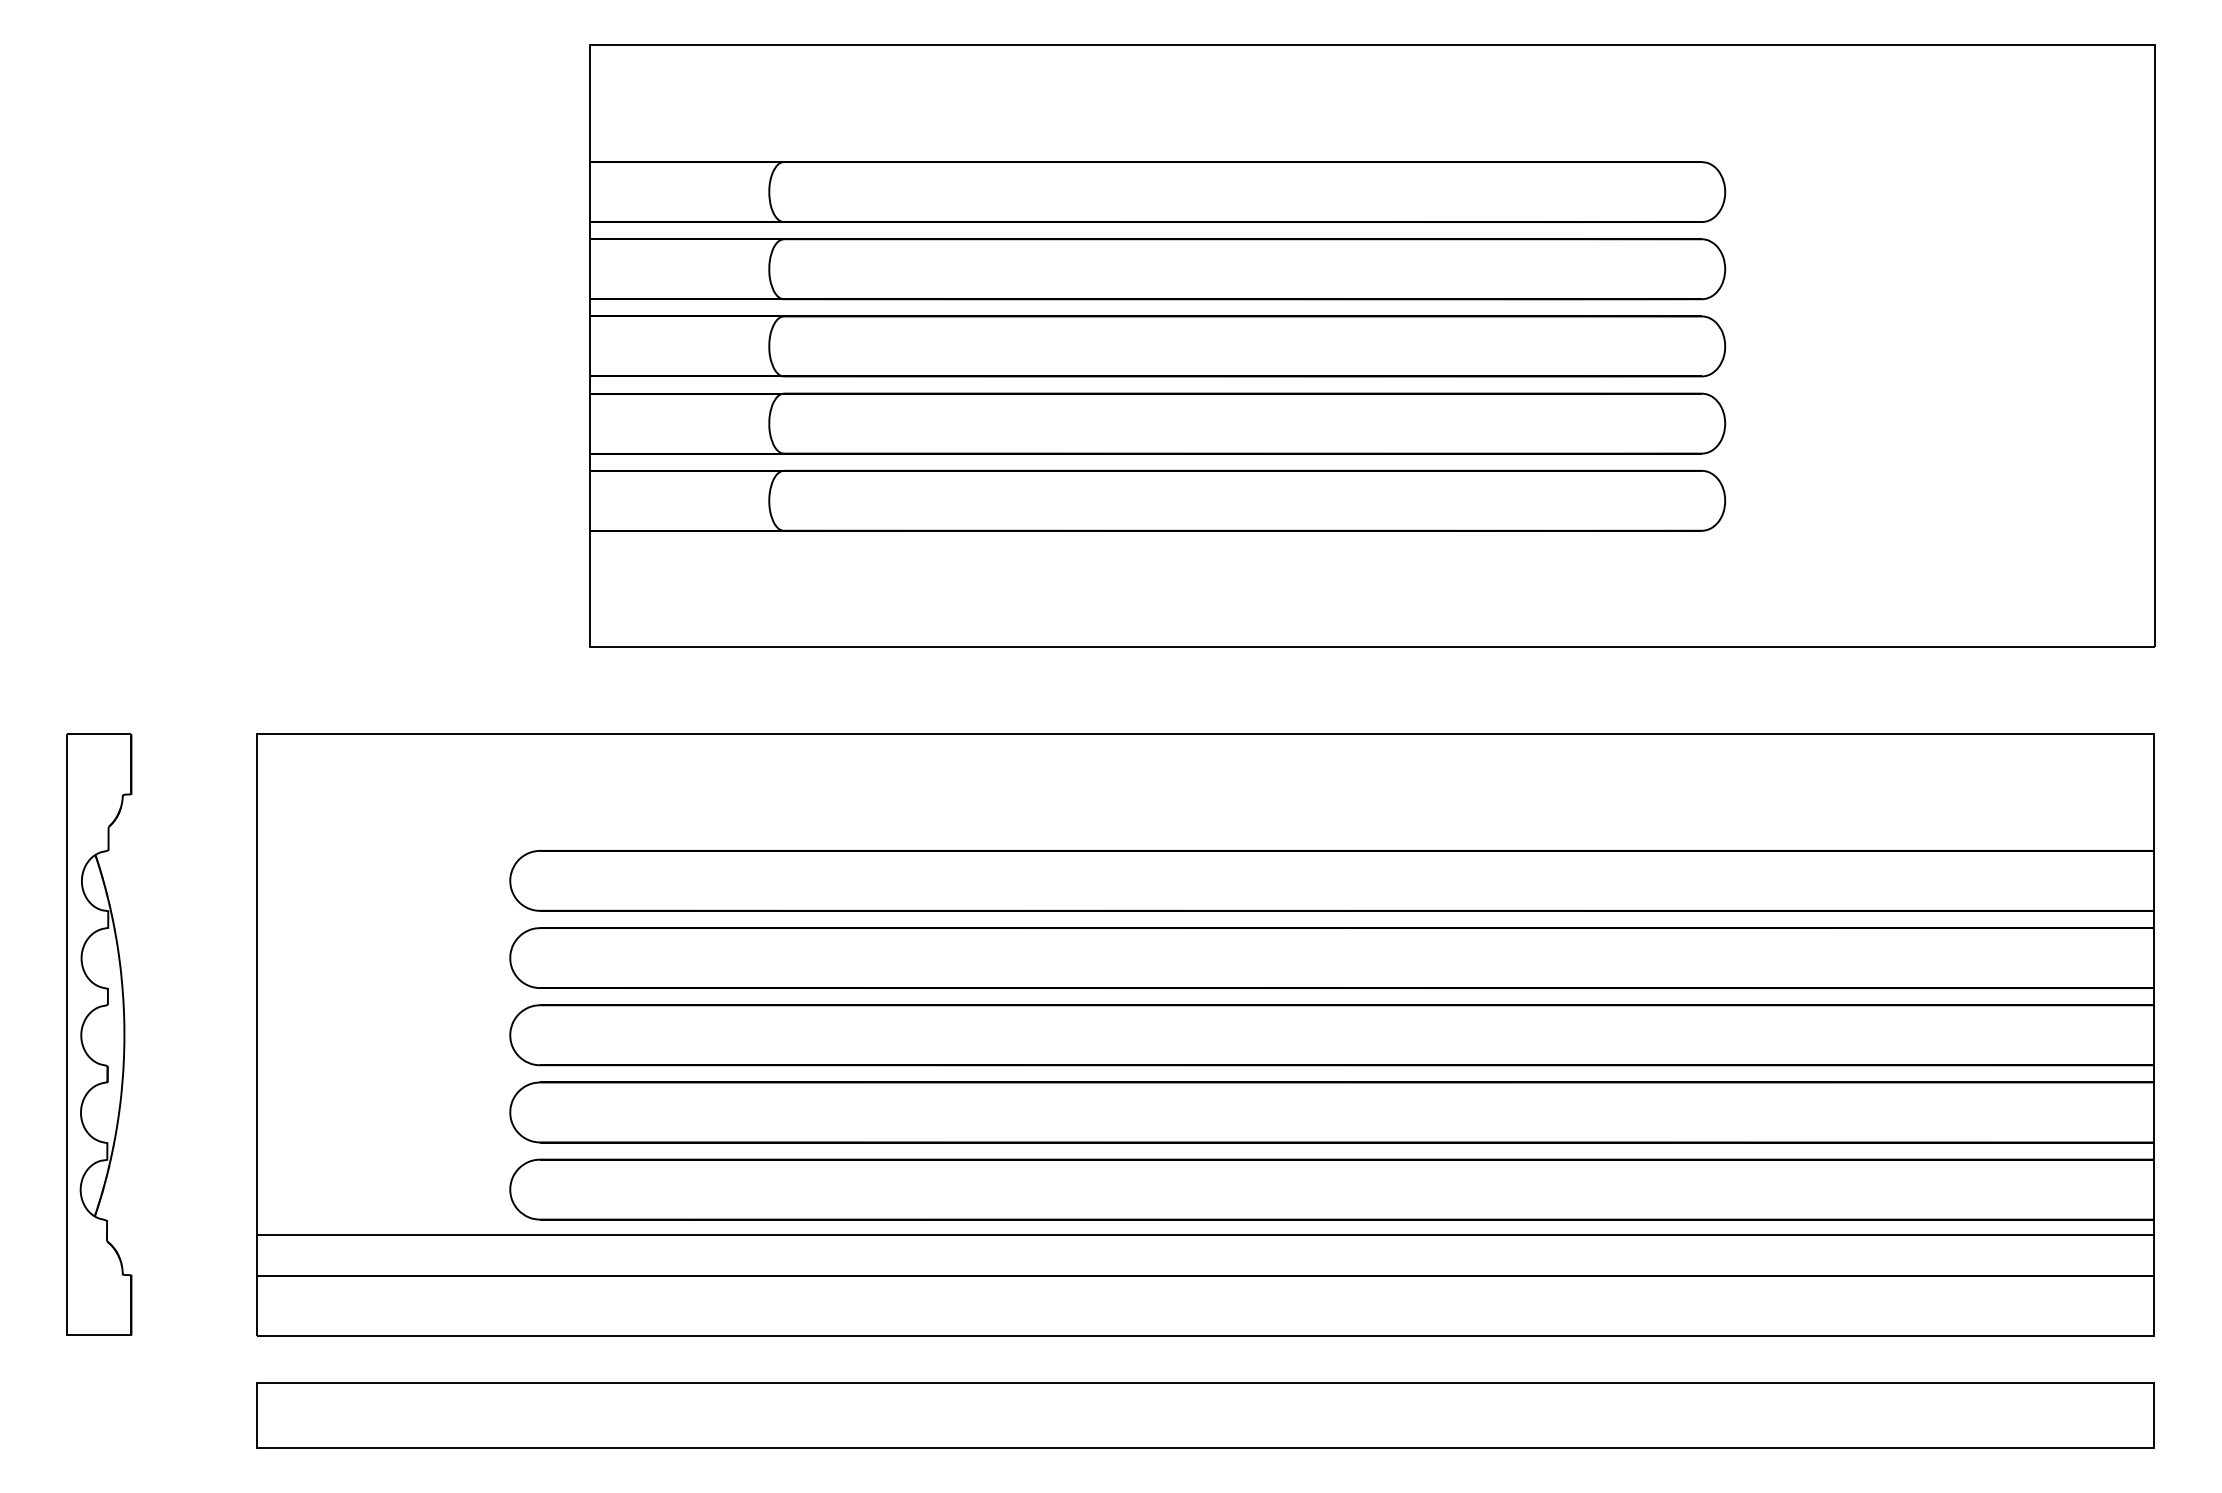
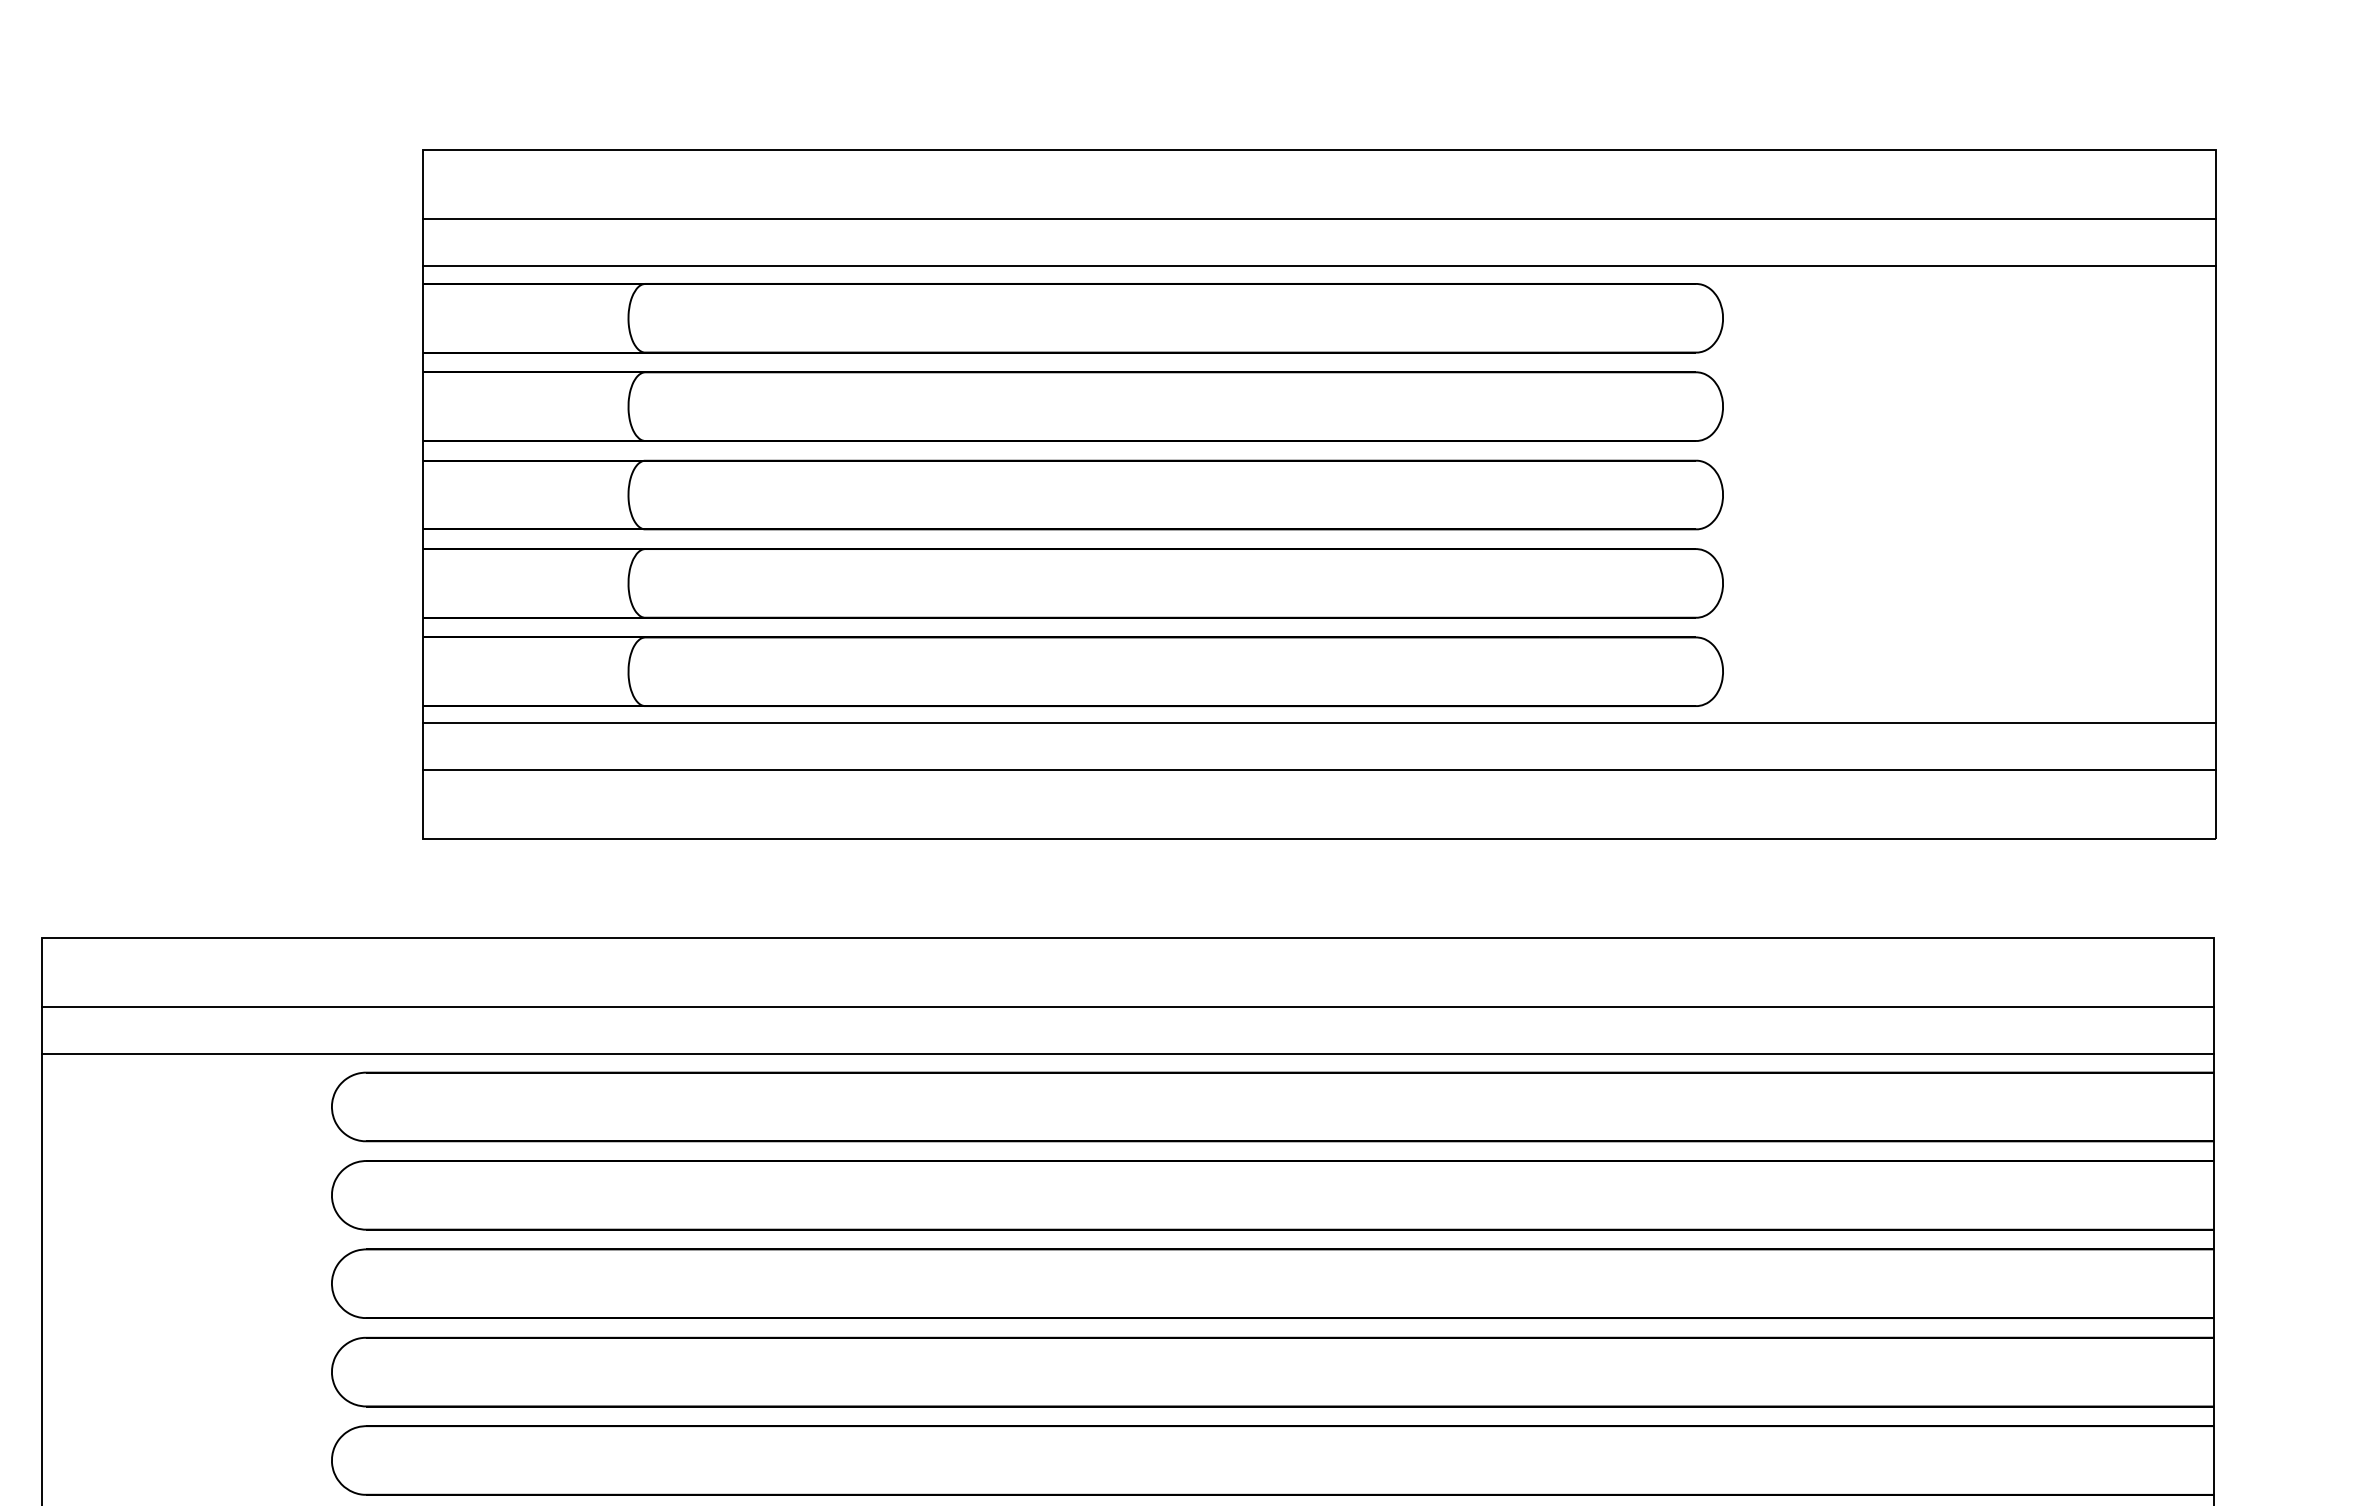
line: (1372, 104) -> (1319, 218), added
line: (1372, 146) -> (1319, 266), added
line: (1372, 545) -> (1319, 722), added
line: (1372, 586) -> (1319, 769), added
line: (1205, 793) -> (1127, 1006), added
line: (1205, 835) -> (1127, 1055), added

